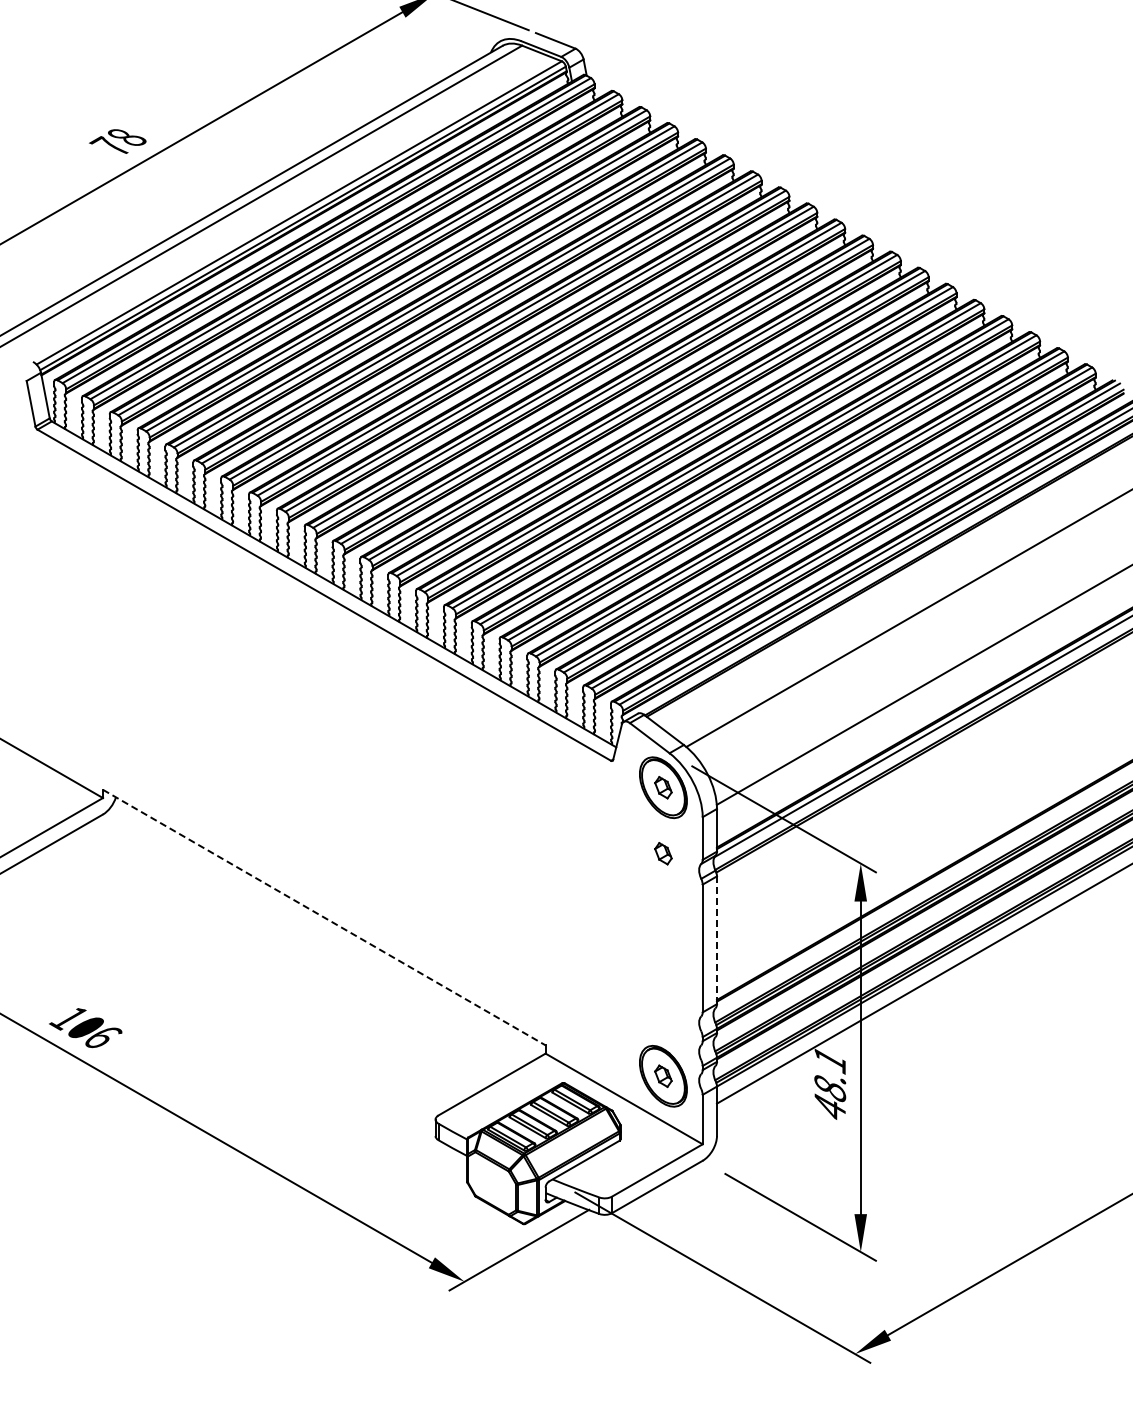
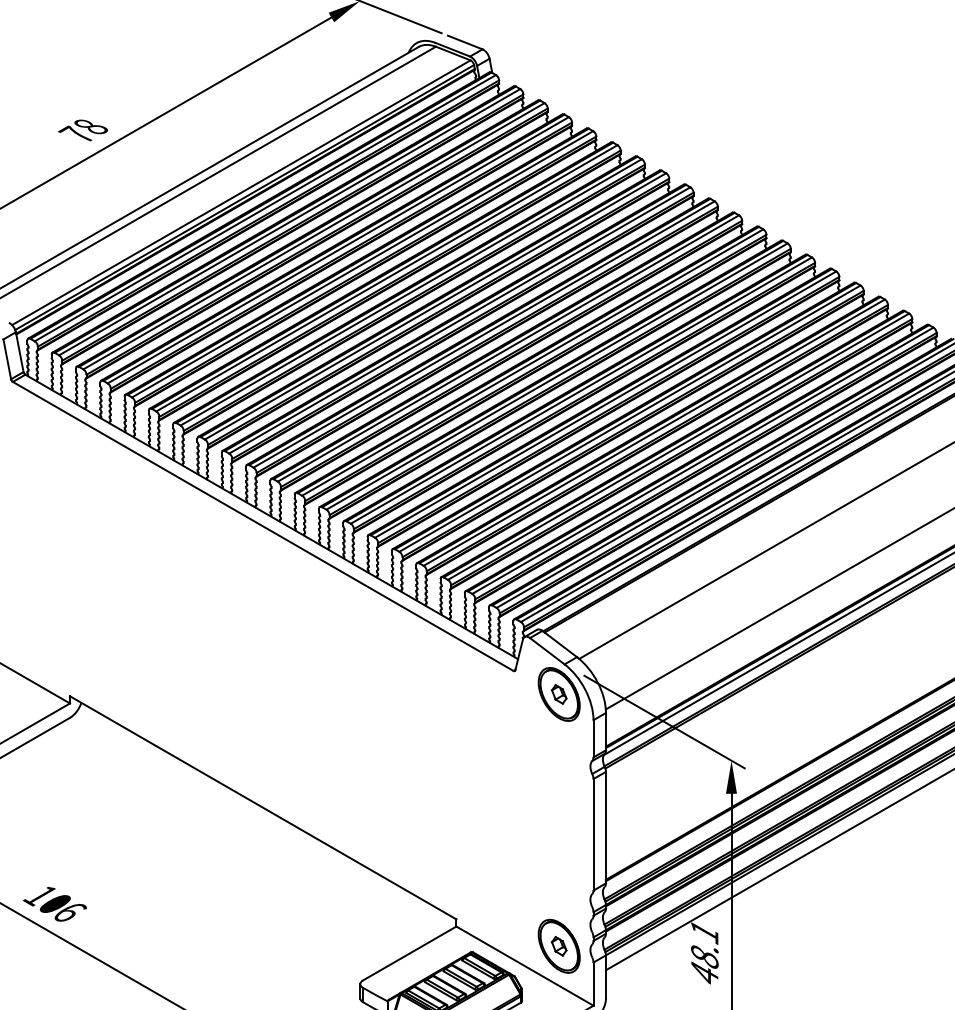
part: (663, 853) -> (559, 751), removed
line: (324, 917) -> (263, 807), dashed -> solid
line: (716, 940) -> (605, 827), dashed -> solid

